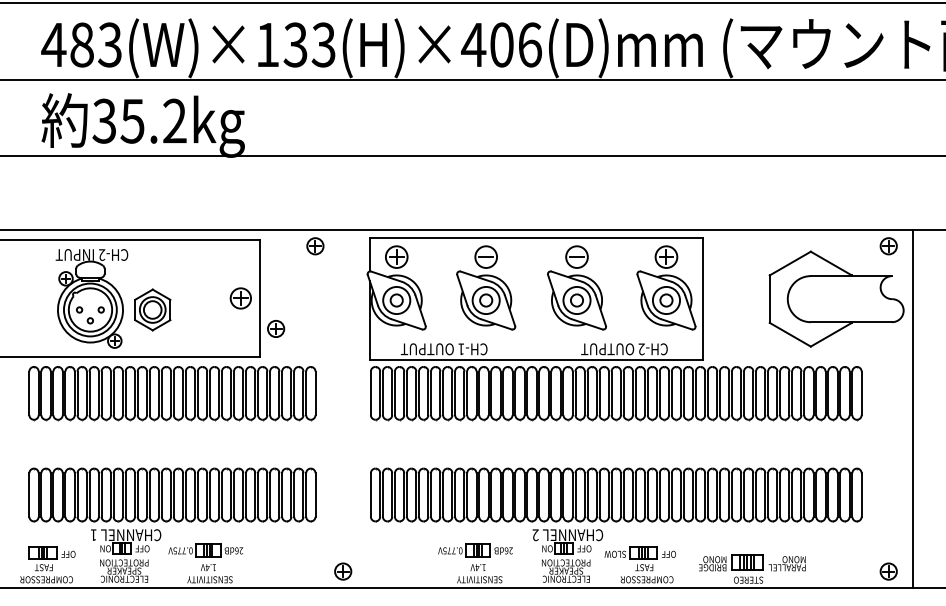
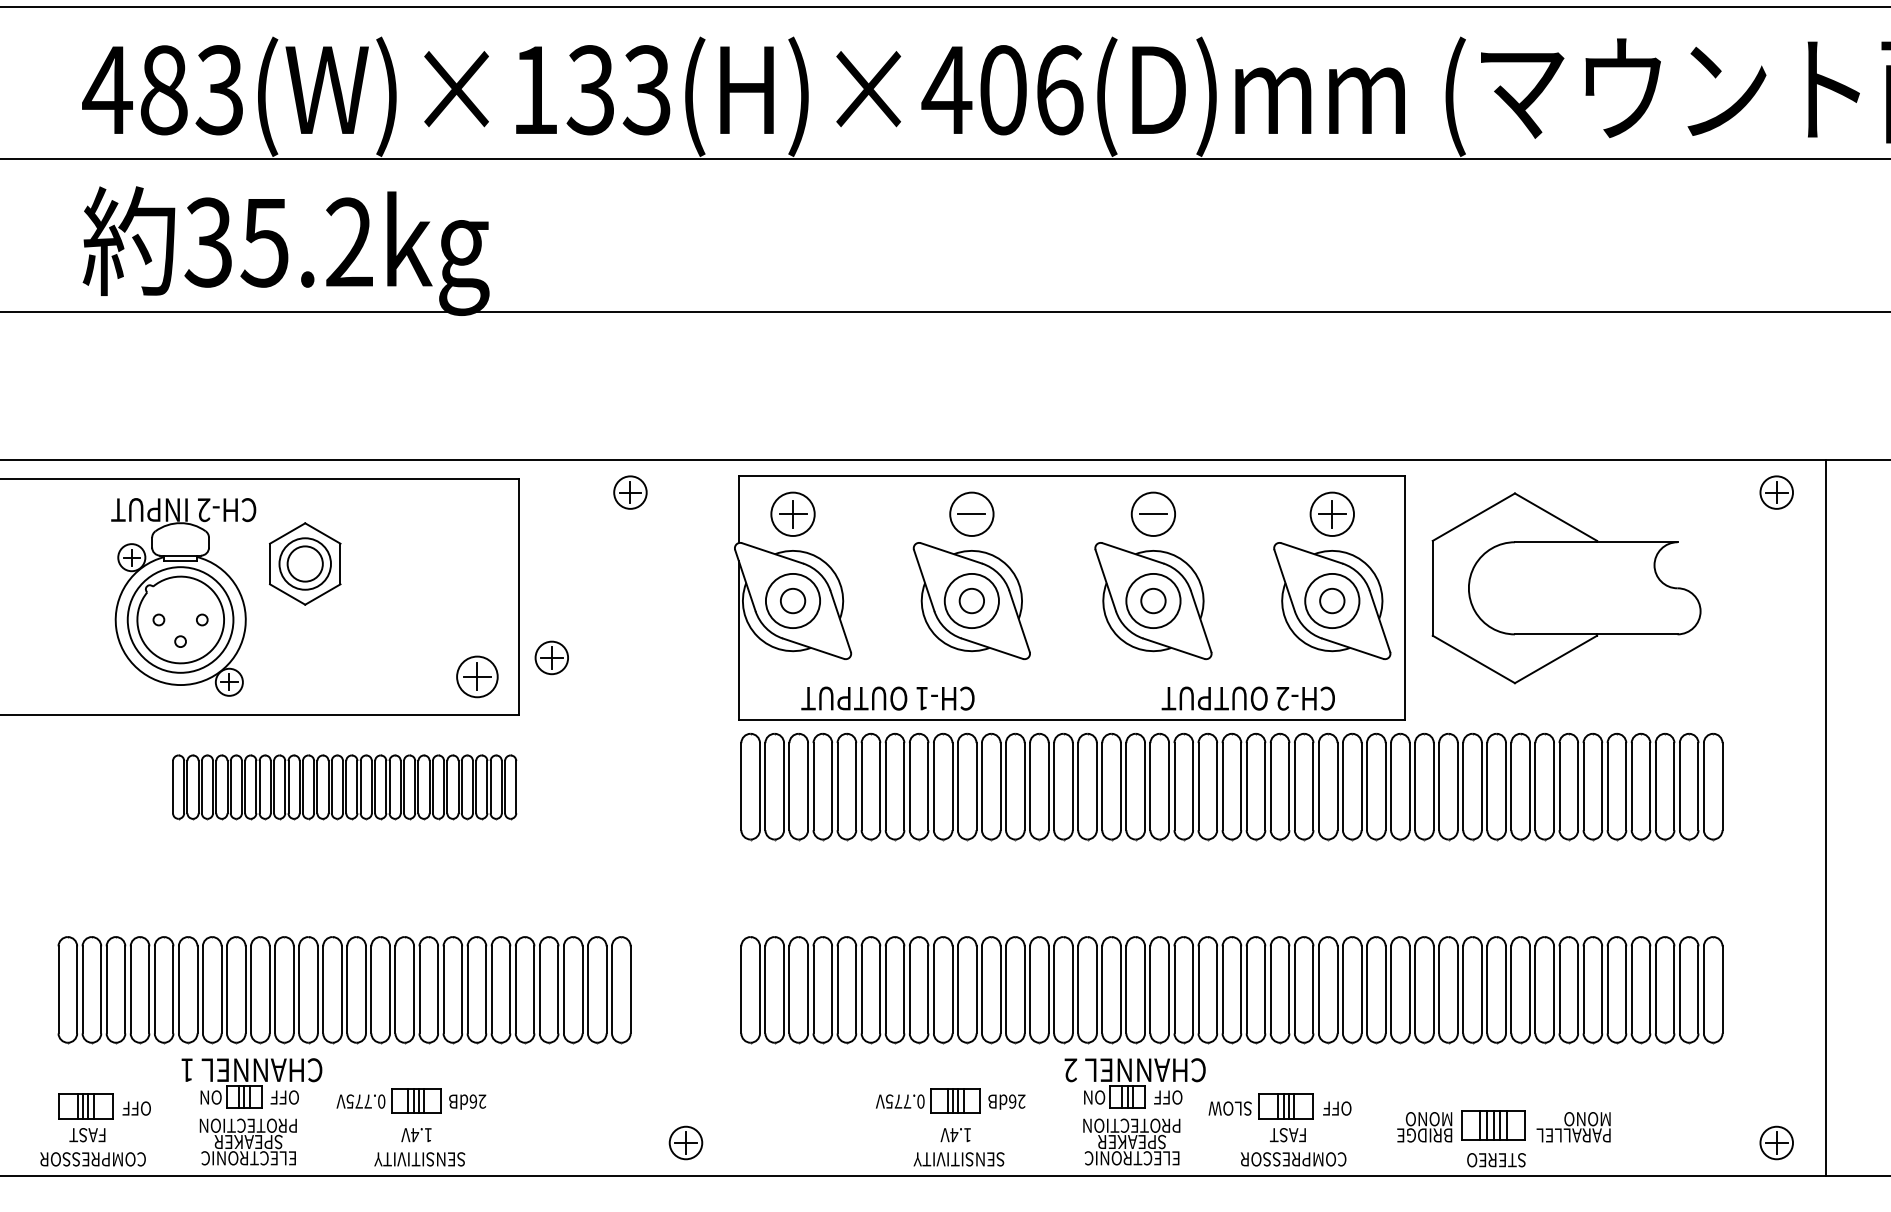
part: (240, 298) -> (476, 676), moved
part: (836, 298) -> (1566, 587), moved
part: (152, 309) -> (304, 563), moved
part: (172, 393) -> (344, 786), size x0.6

